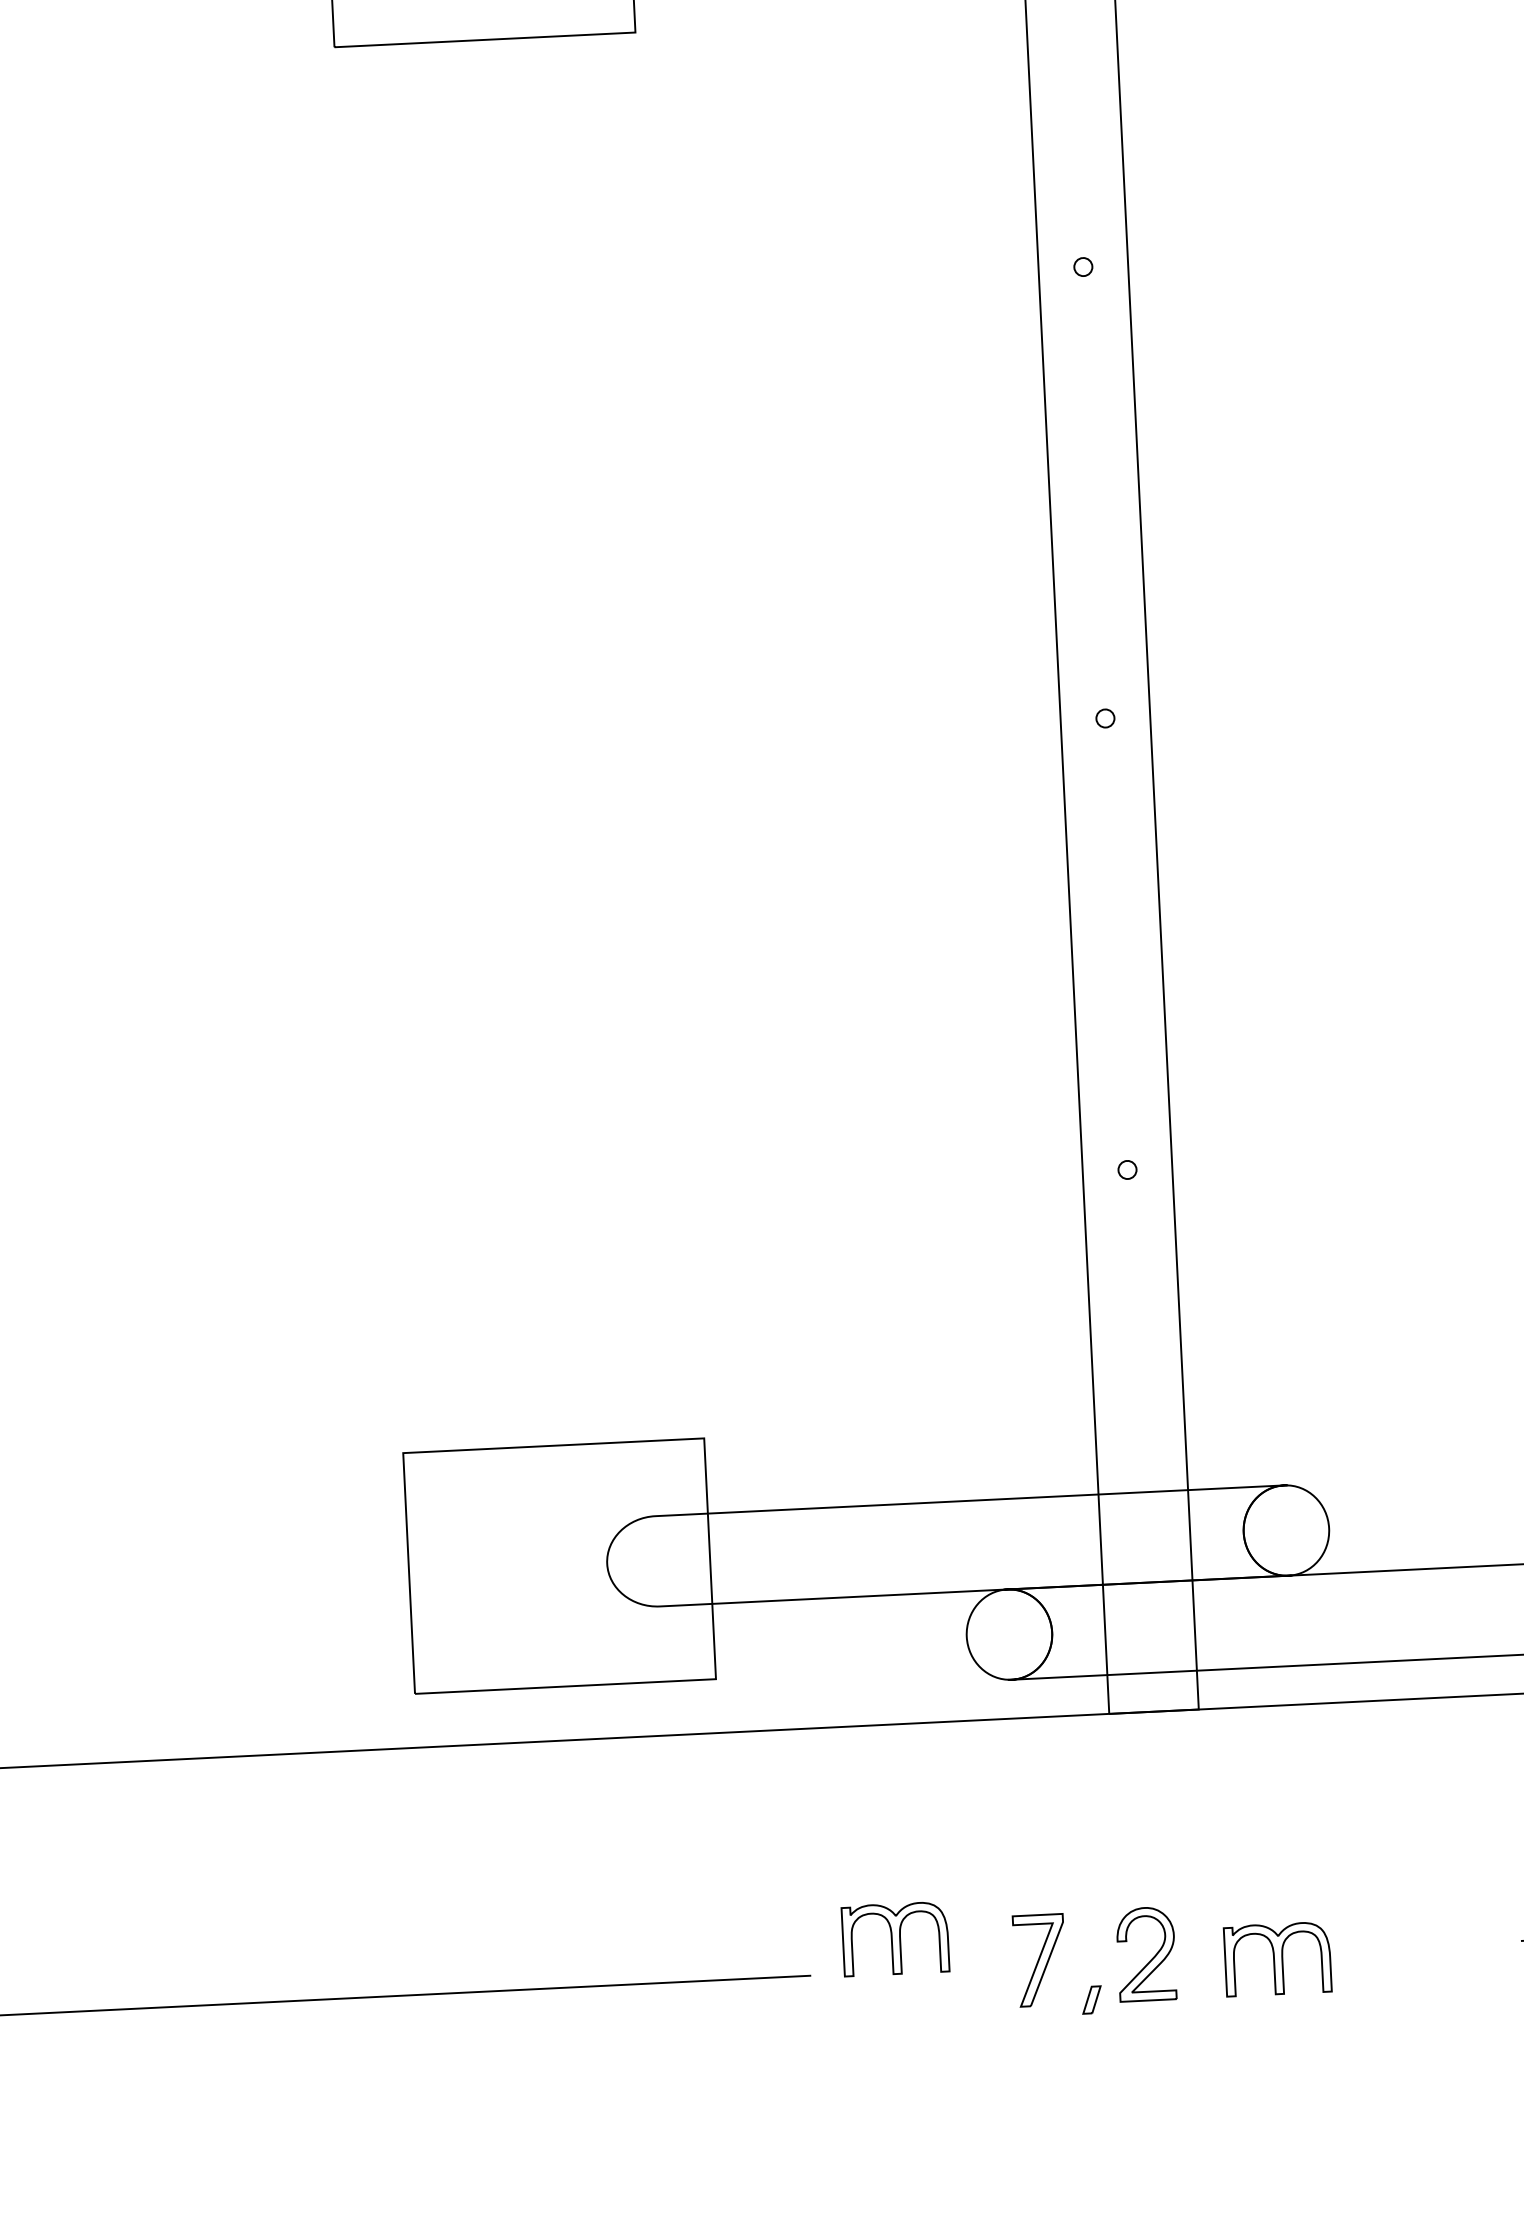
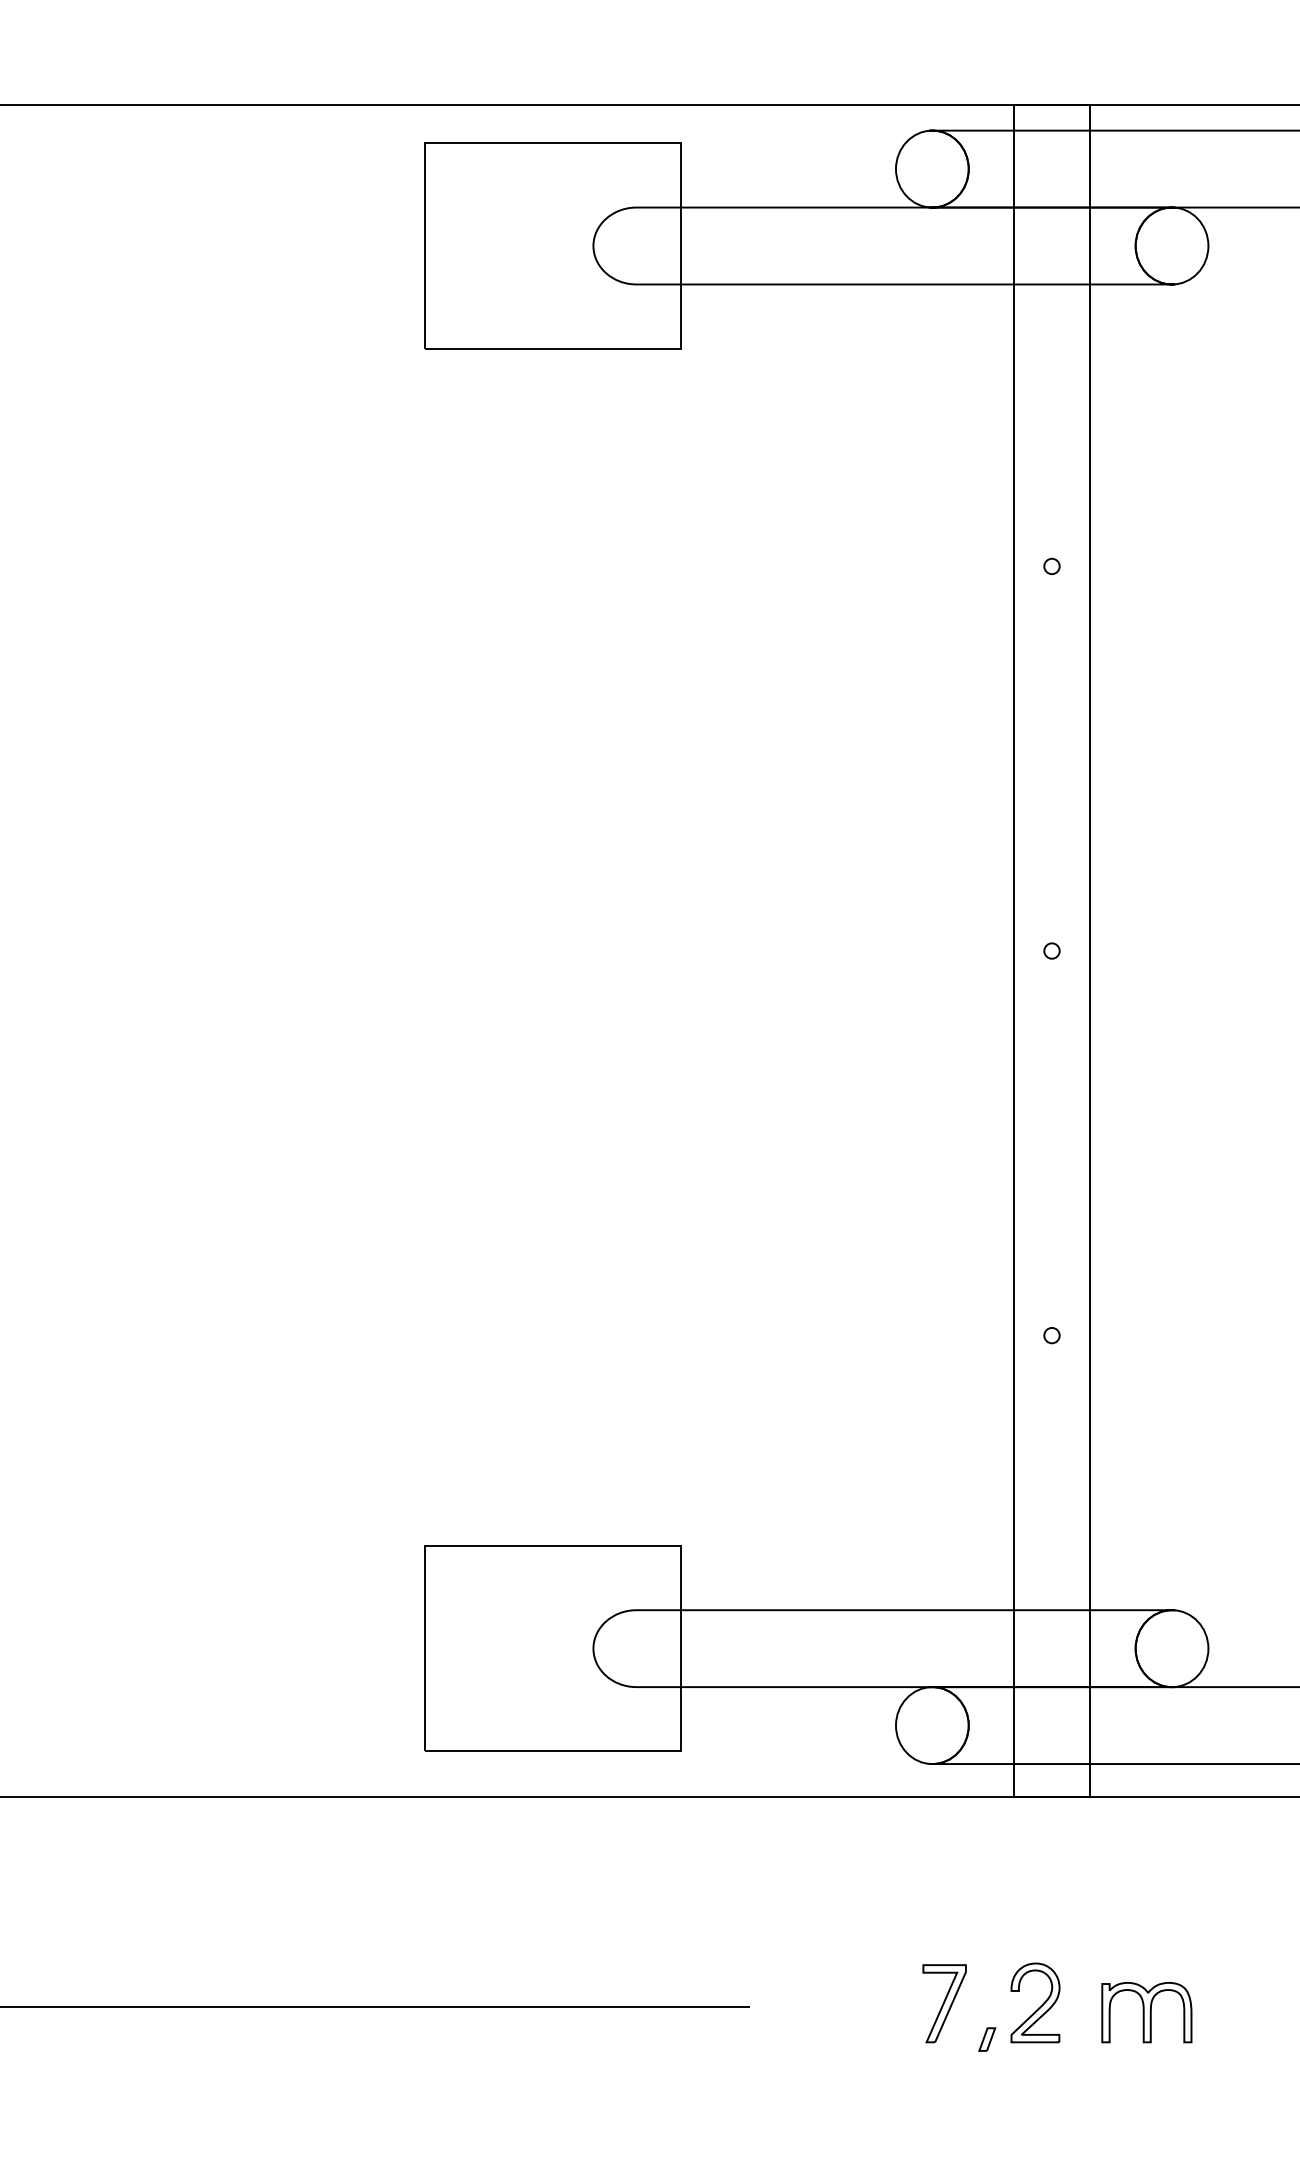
part: (895, 1938) -> (822, 1979), removed

